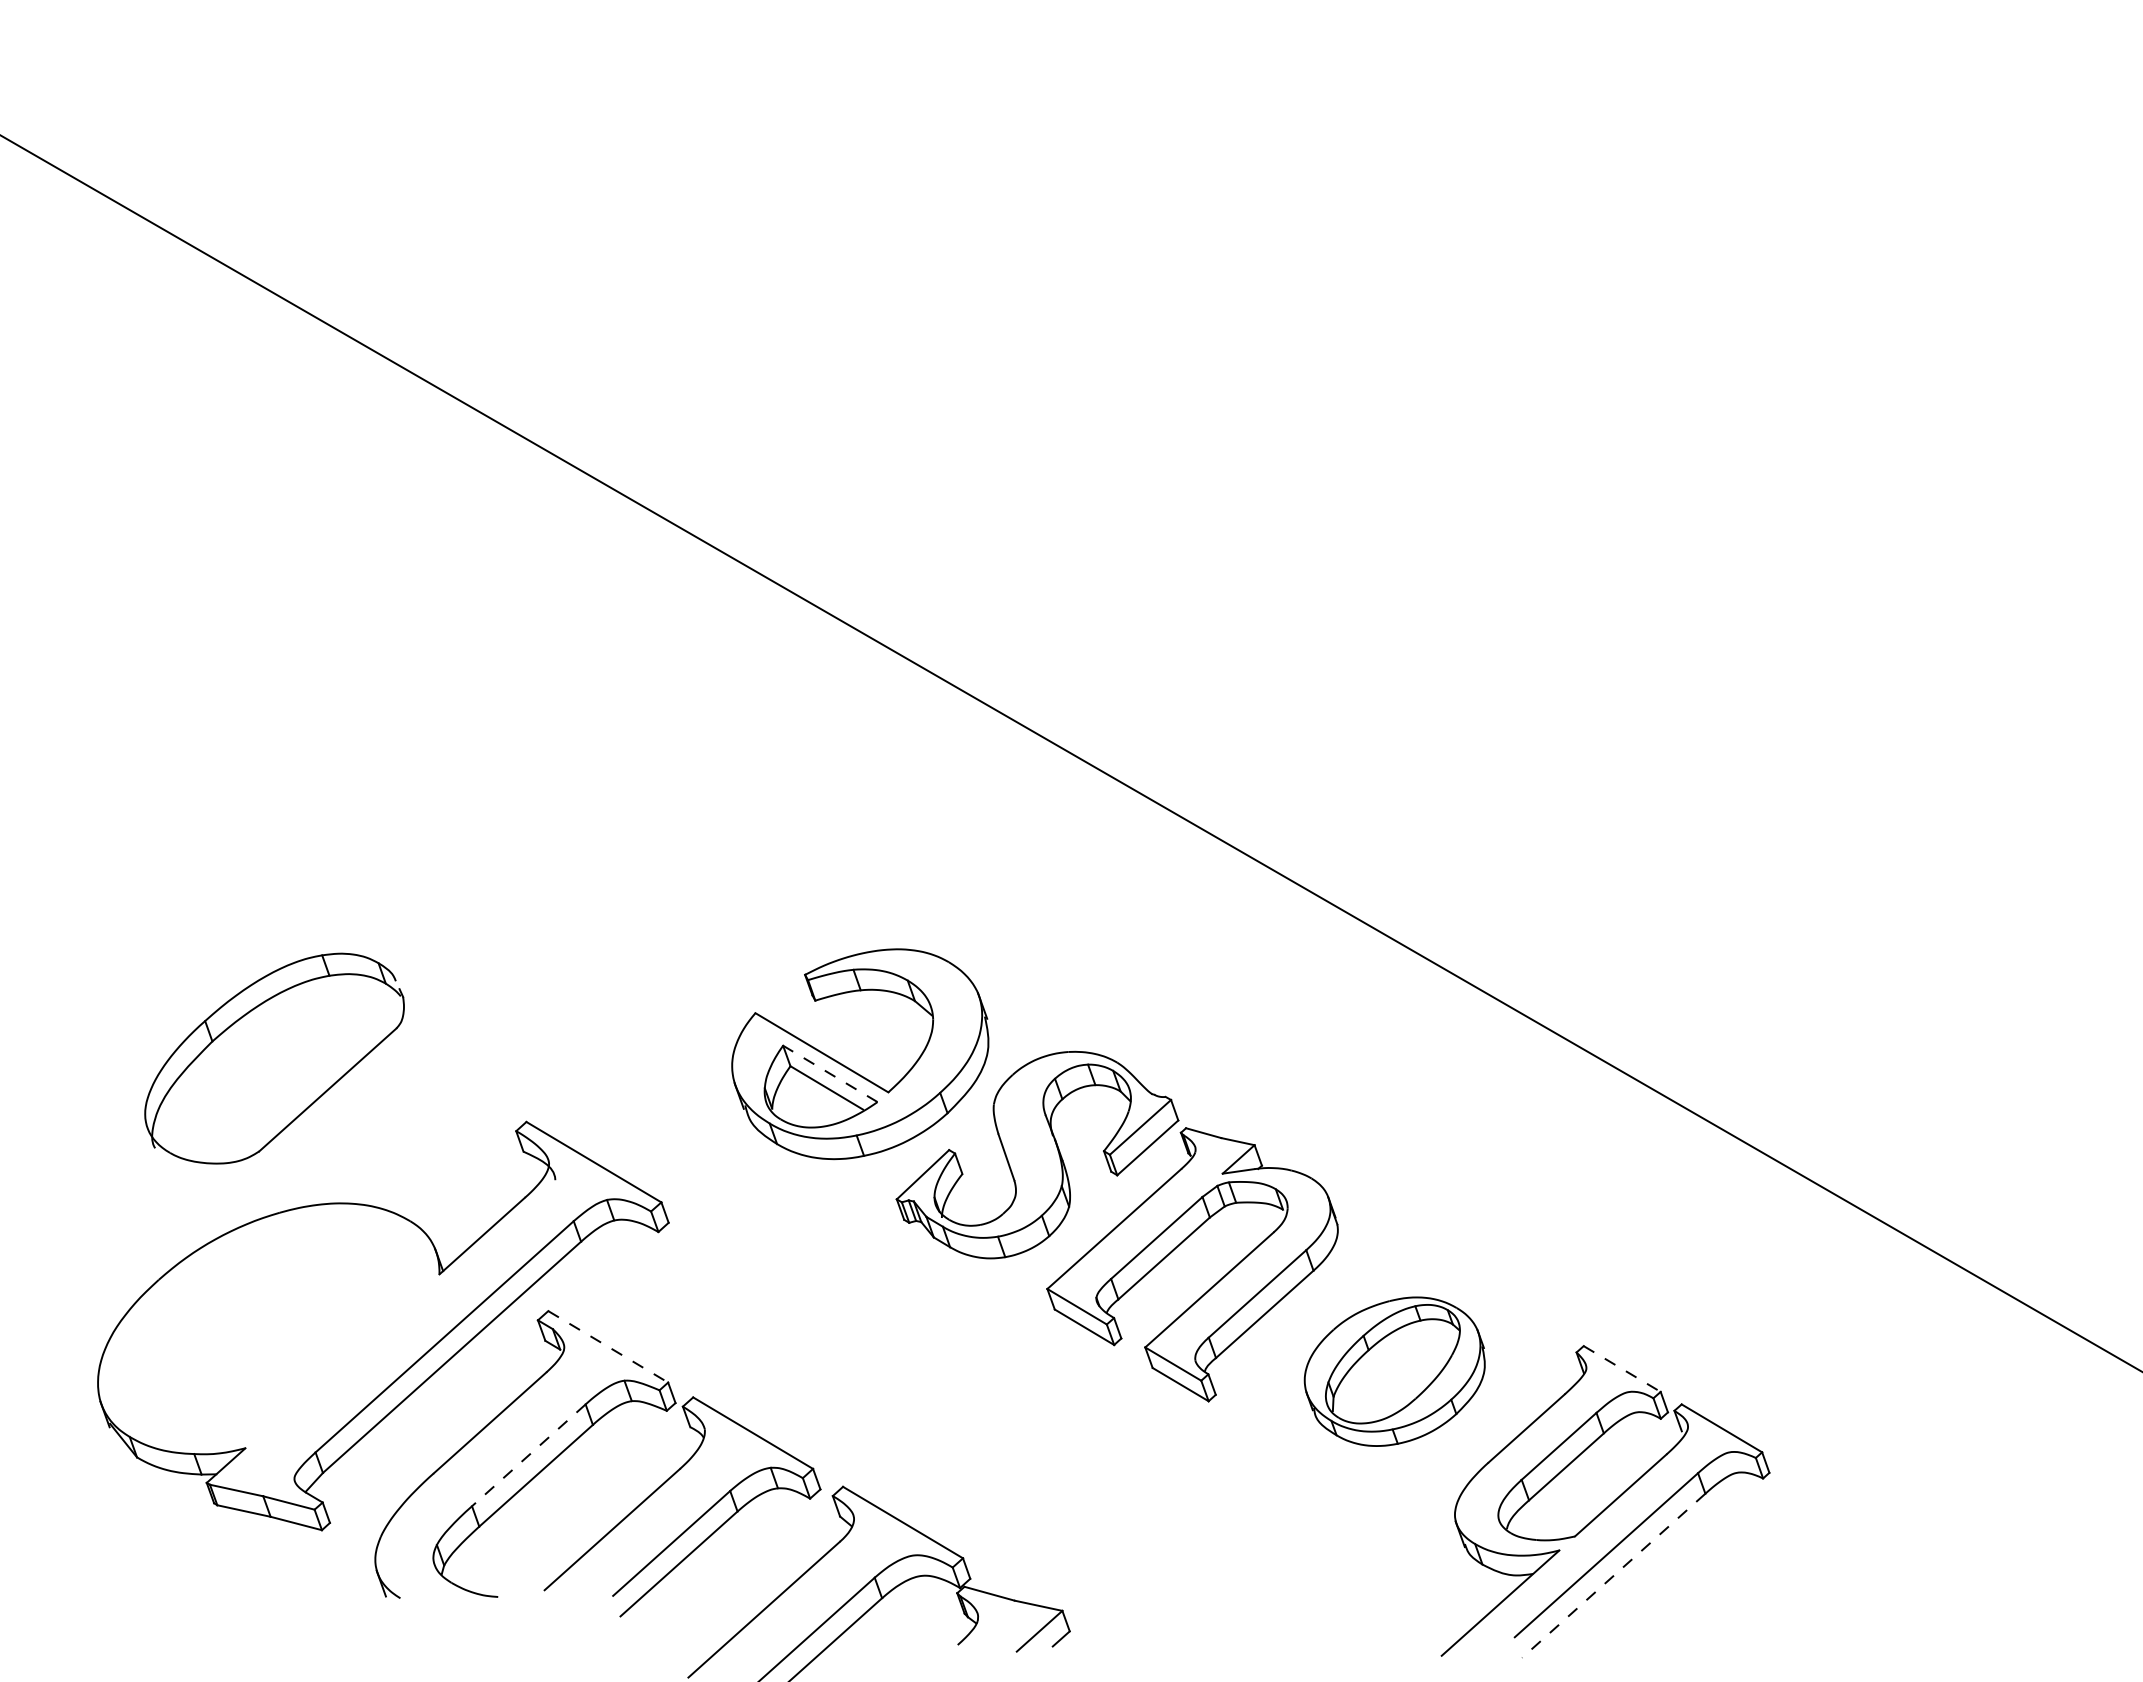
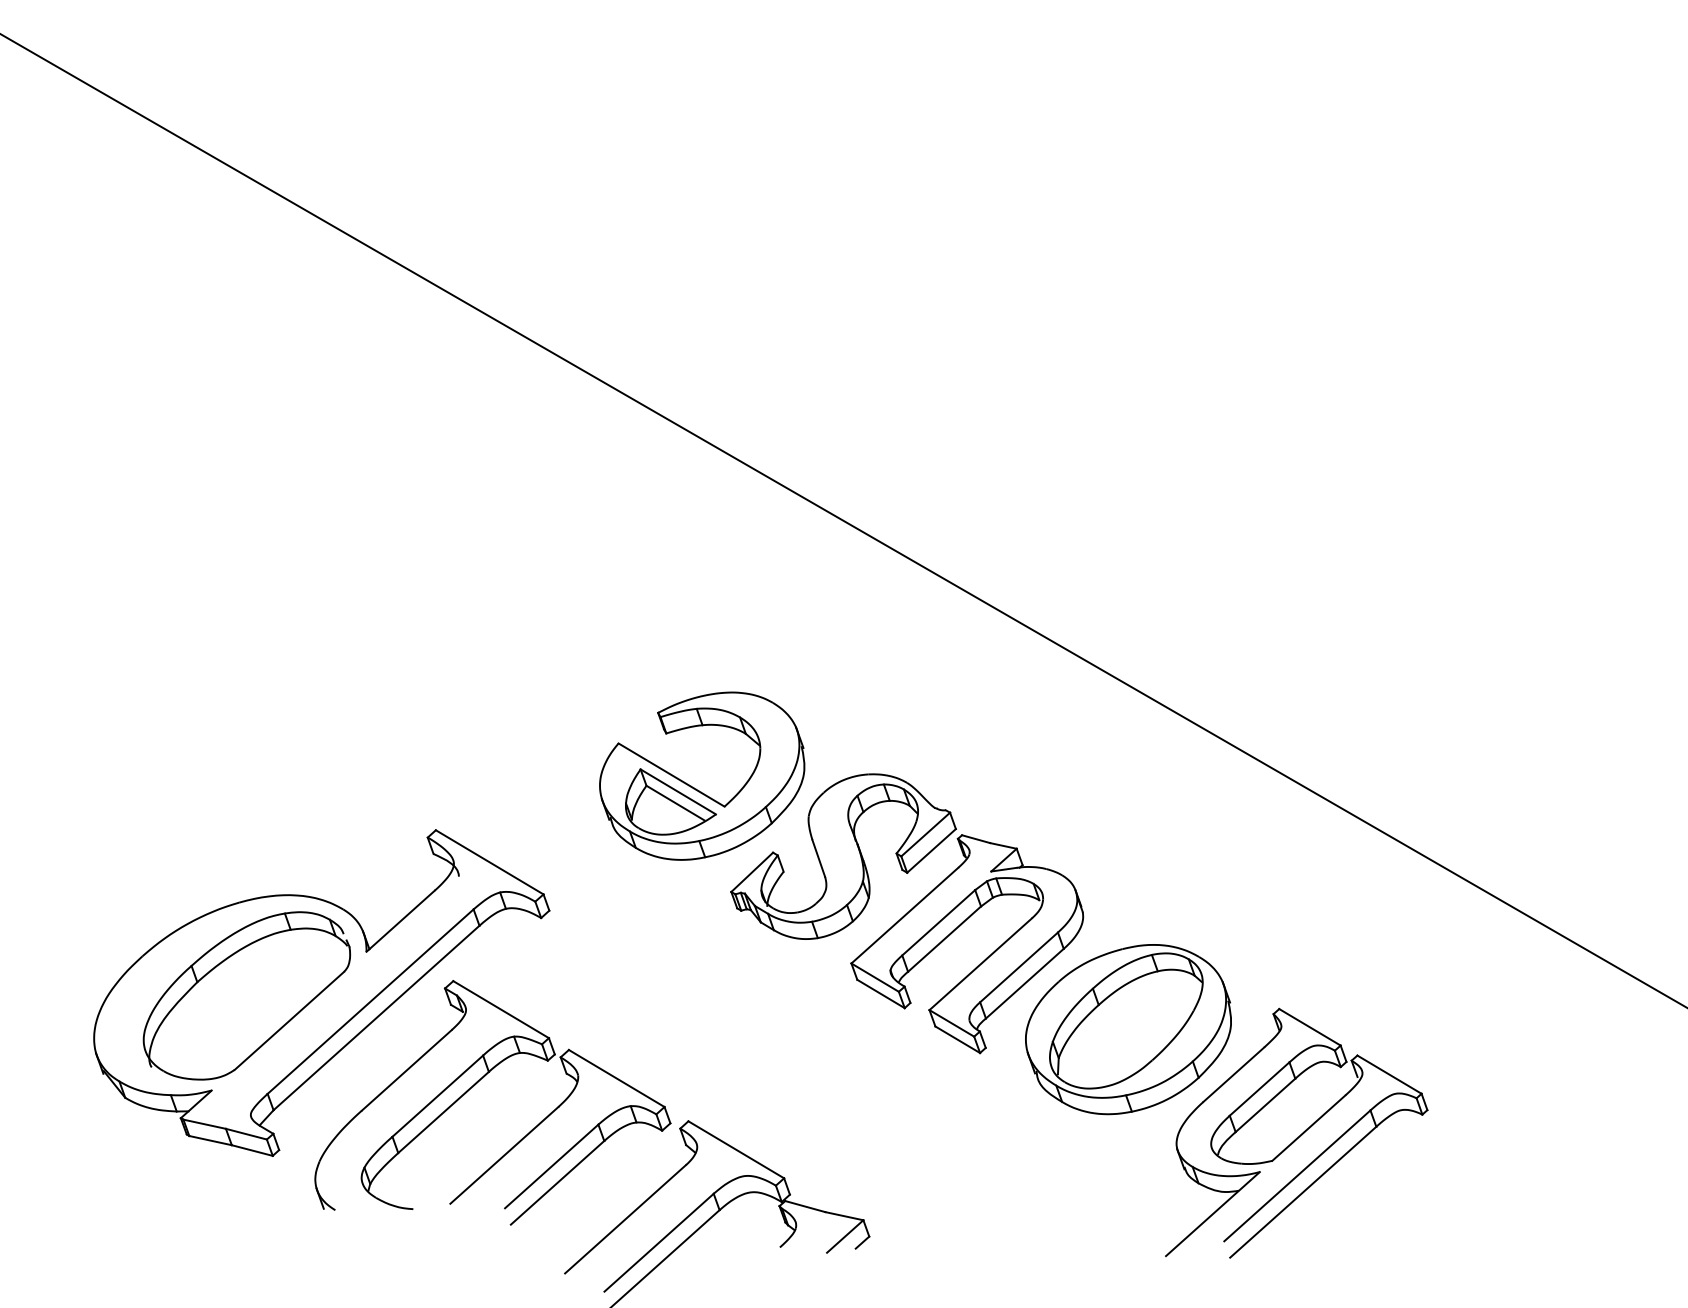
part: (274, 1058) -> (246, 995), moved
line: (830, 1073) -> (678, 791), dashed -> solid
line: (608, 1346) -> (501, 1009), dashed -> solid
line: (1622, 1369) -> (1310, 1027), dashed -> solid
part: (1394, 1371) -> (1128, 1029), size x1.43
line: (528, 1455) -> (437, 1096), dashed -> solid
line: (1613, 1575) -> (1303, 1192), dashed -> solid

